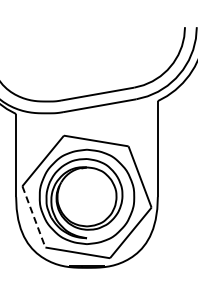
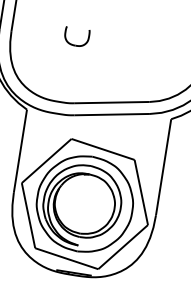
part: (53, 43) -> (75, 44), added
line: (33, 216) -> (28, 215), dashed -> solid

